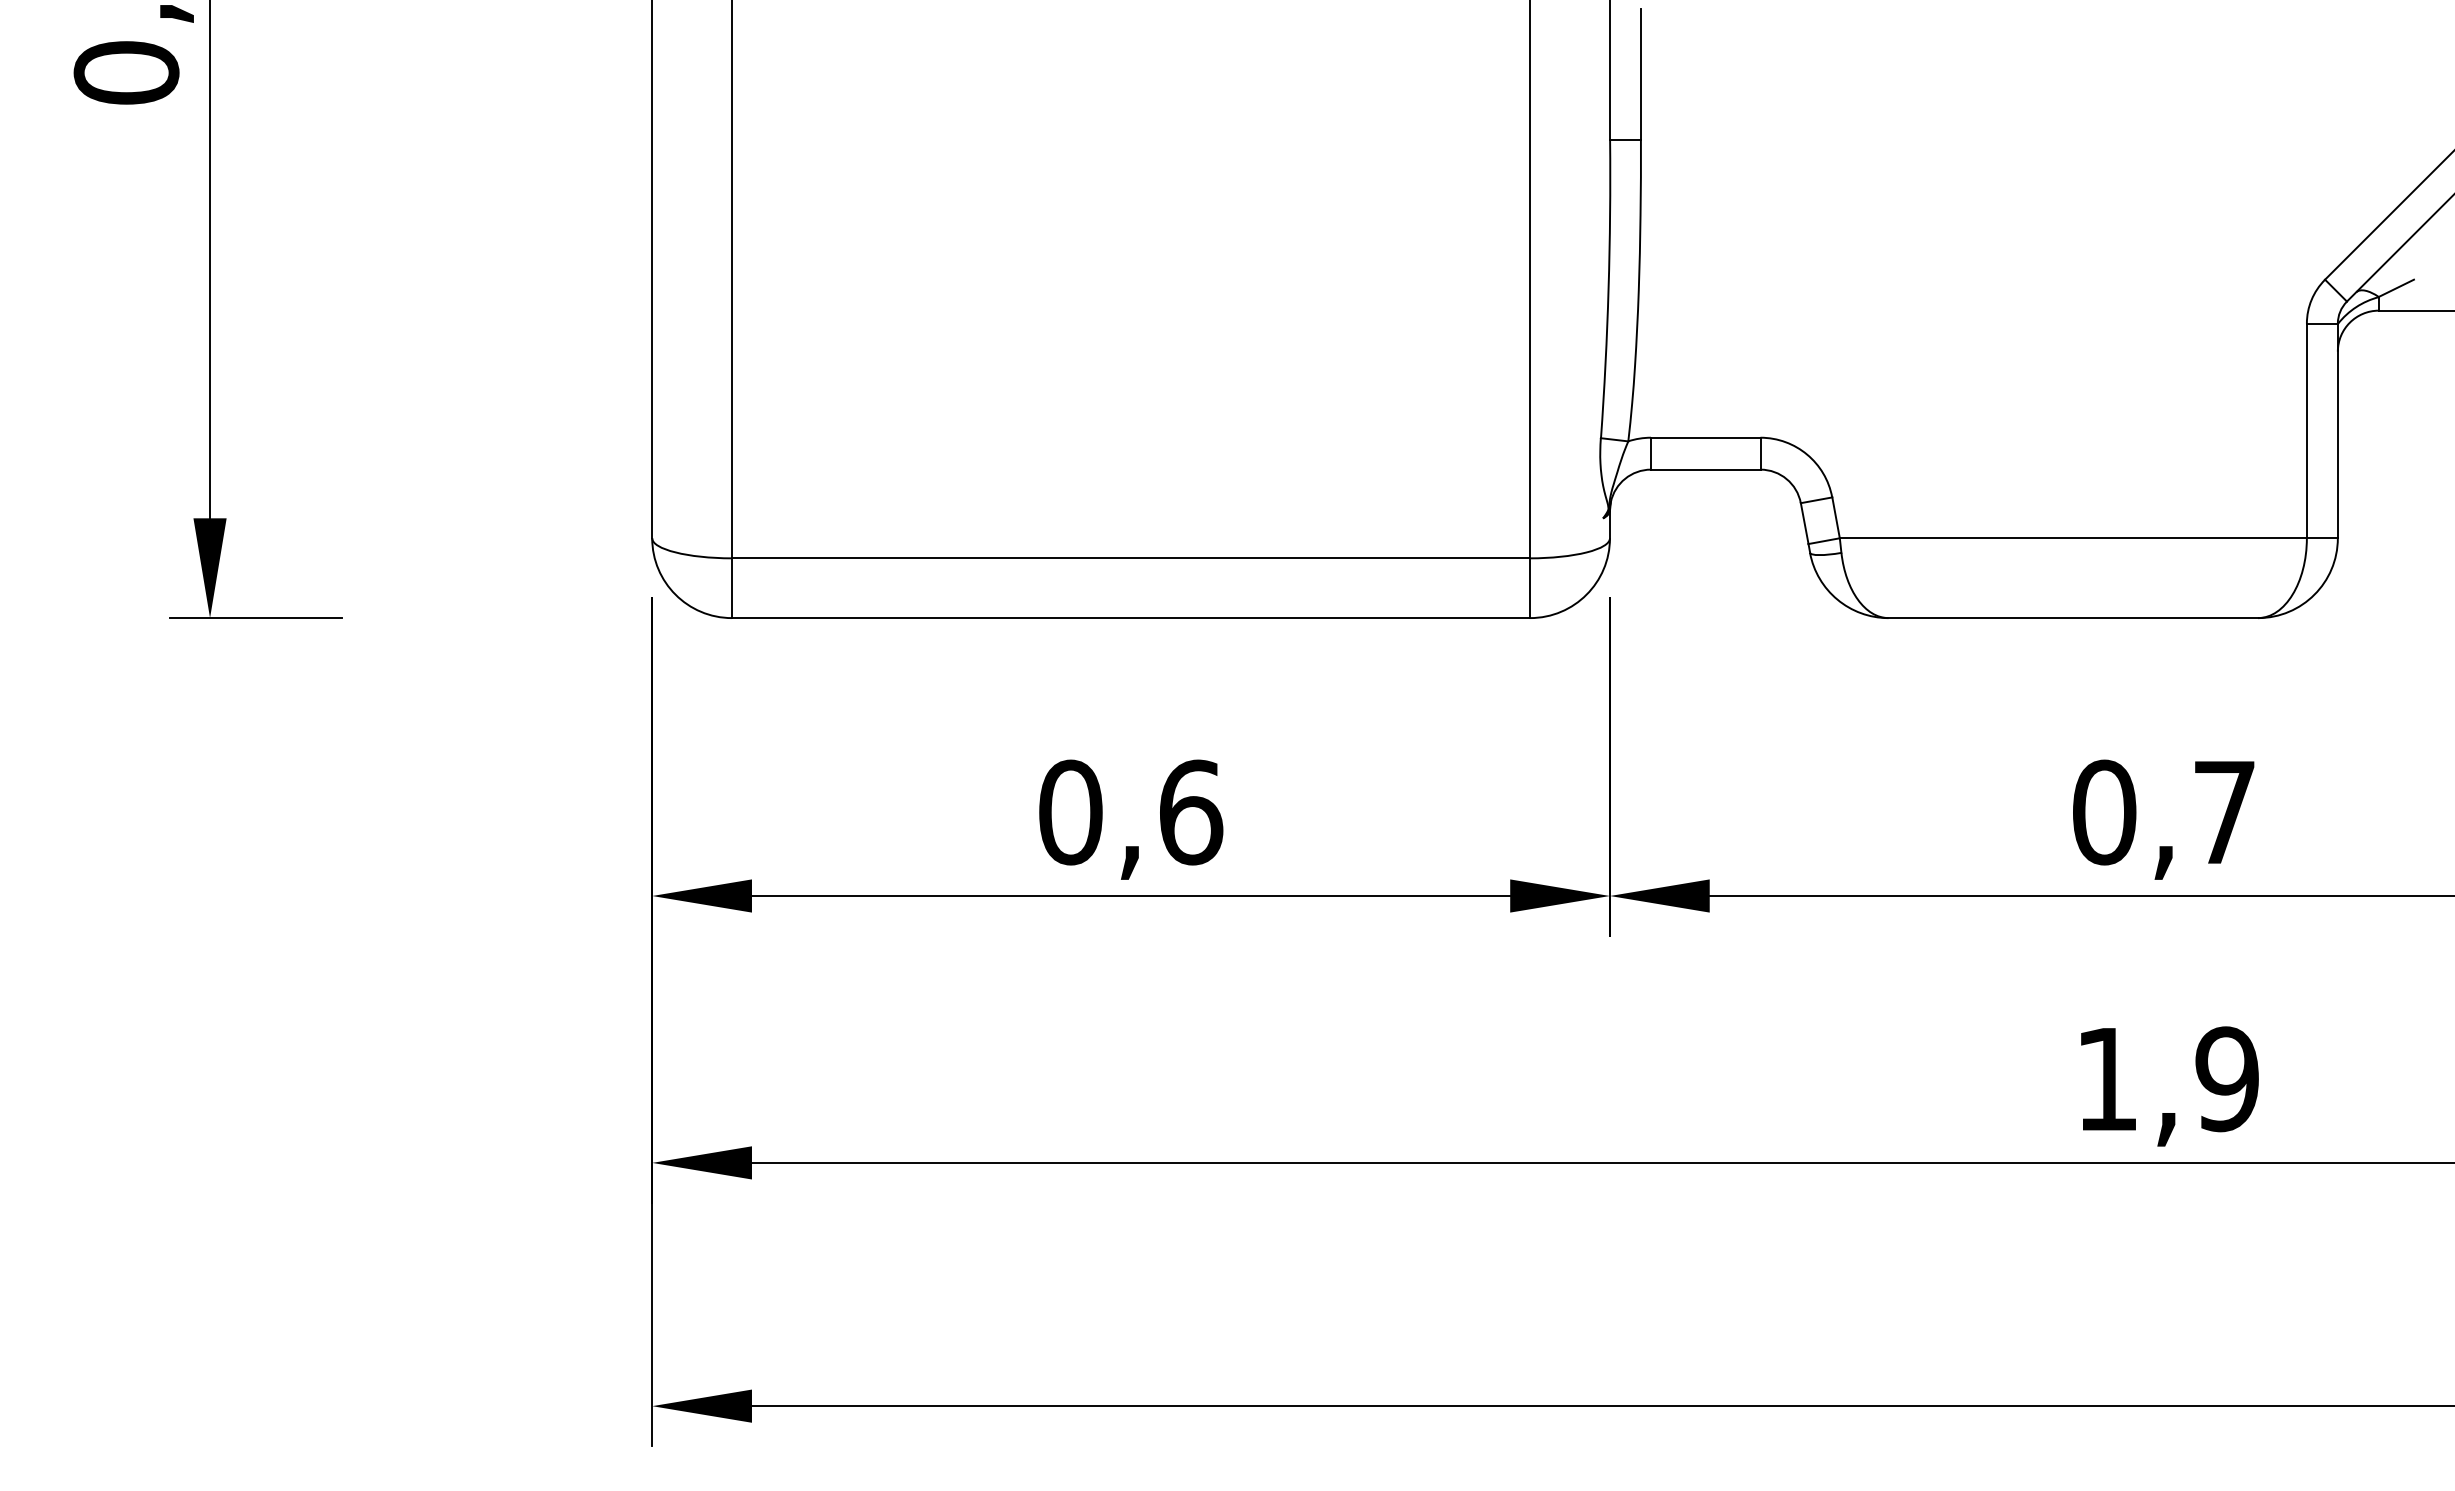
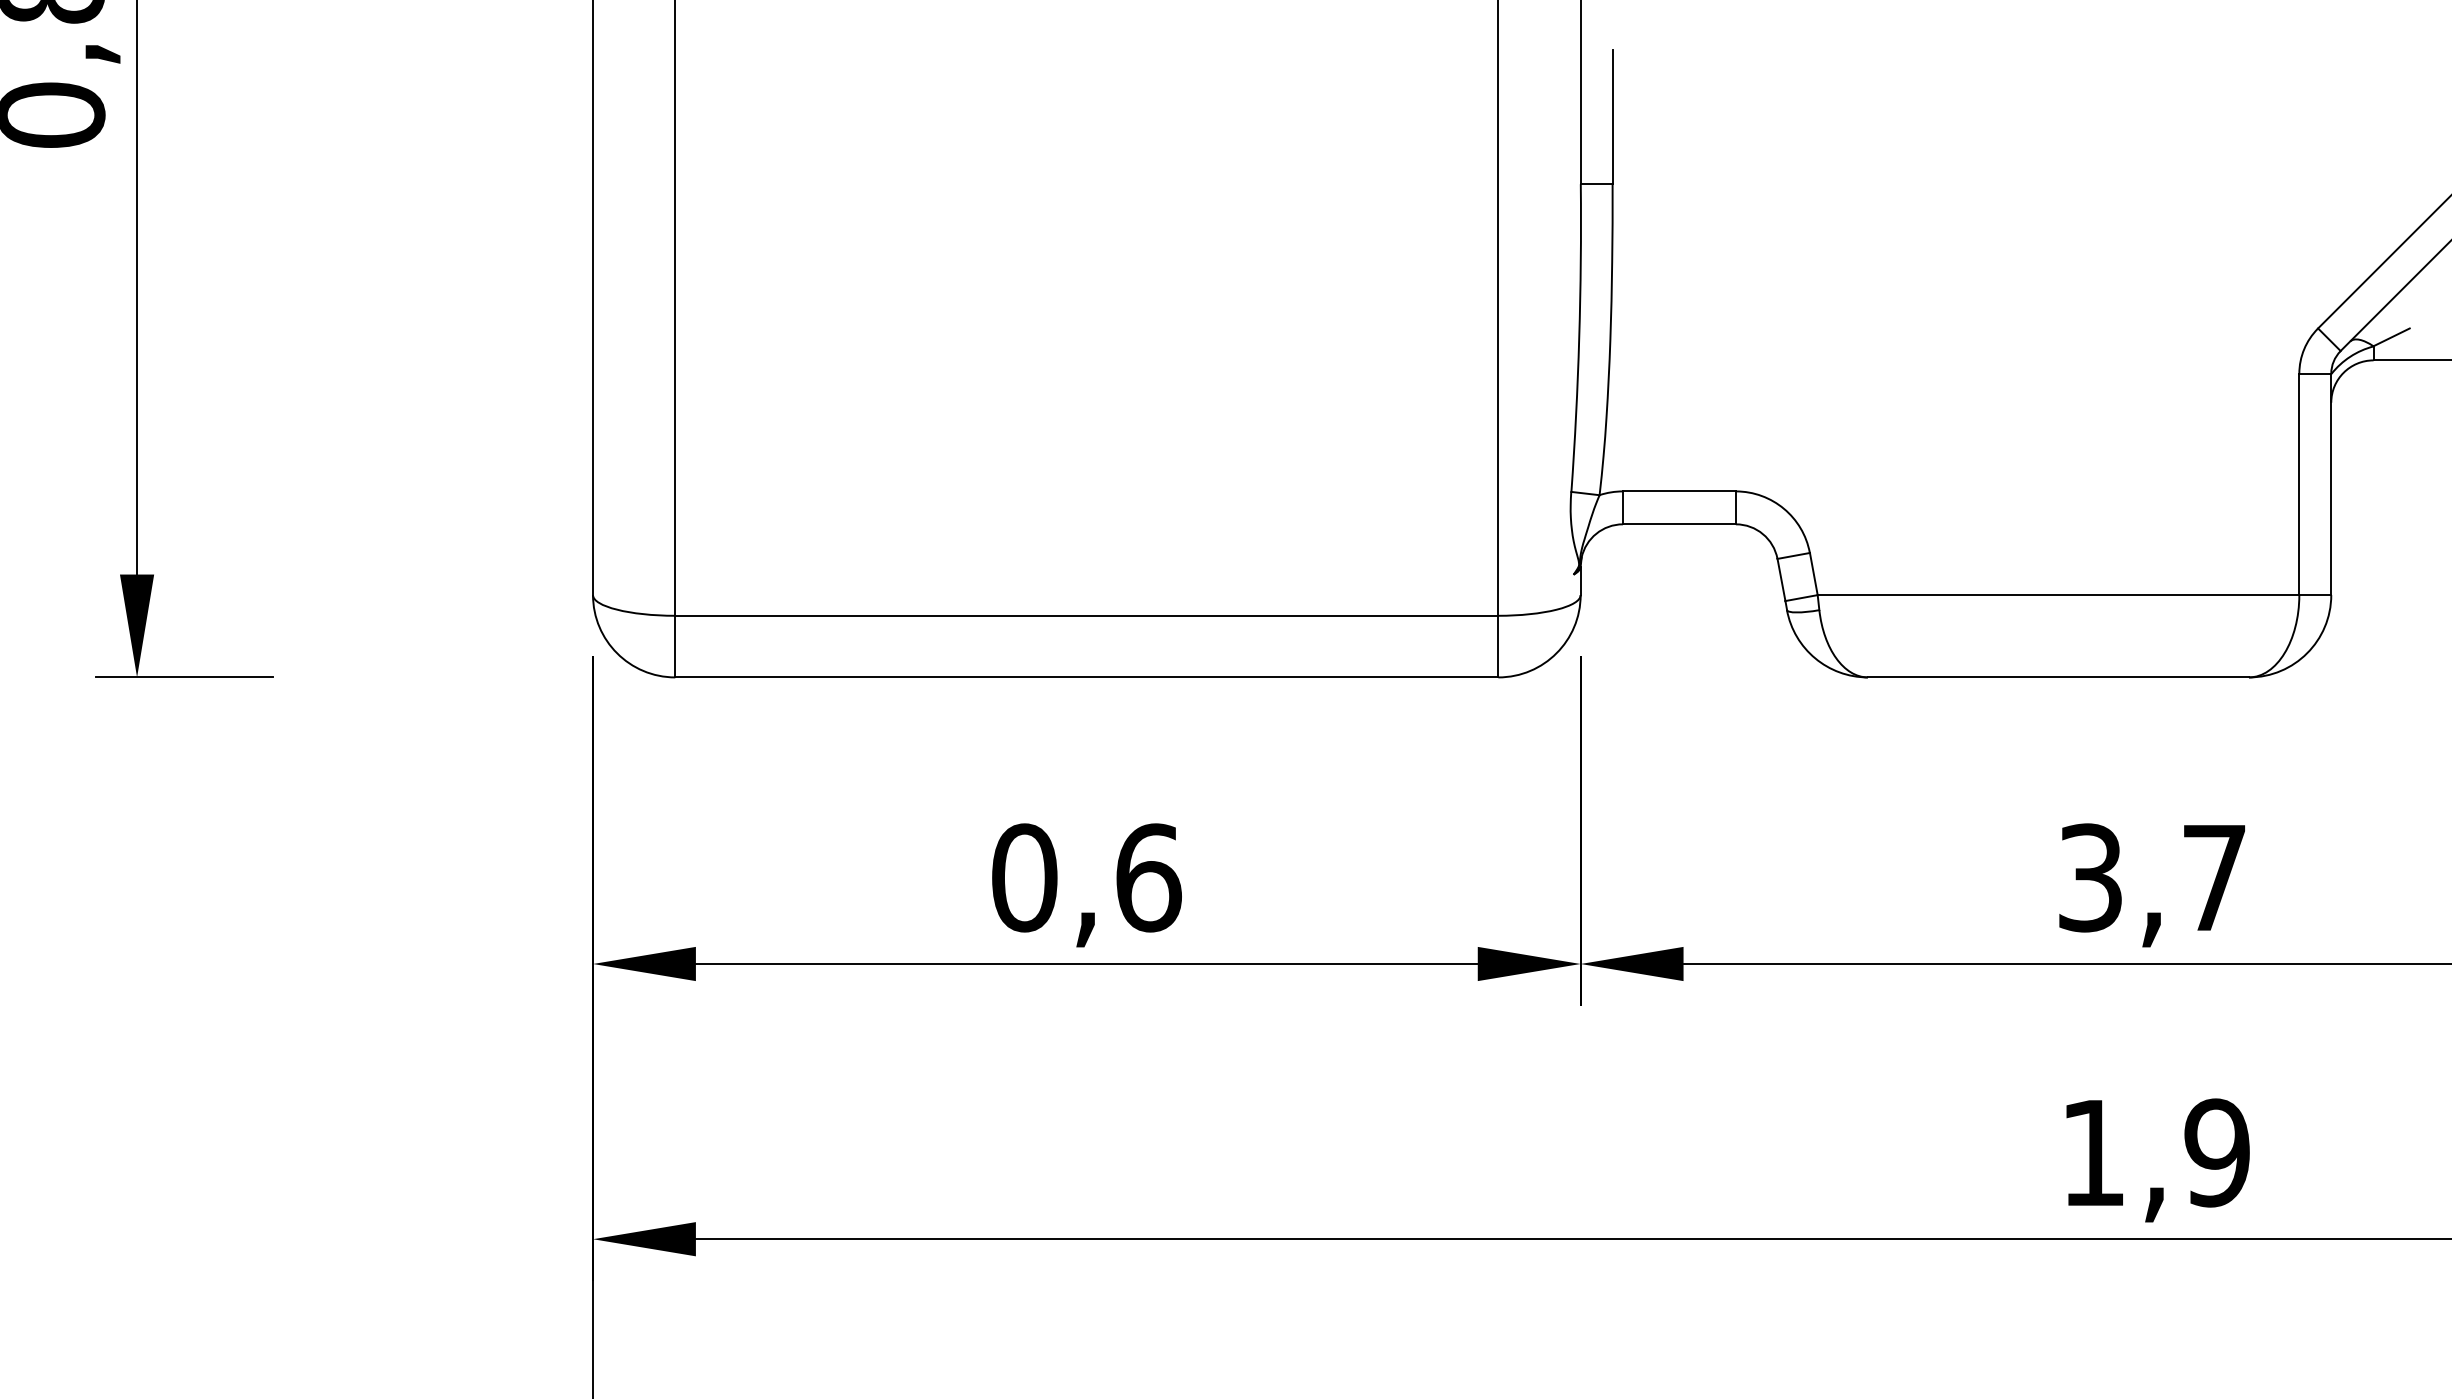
text: (2104, 812) -> (2090, 877), 0,7 -> 3,7

